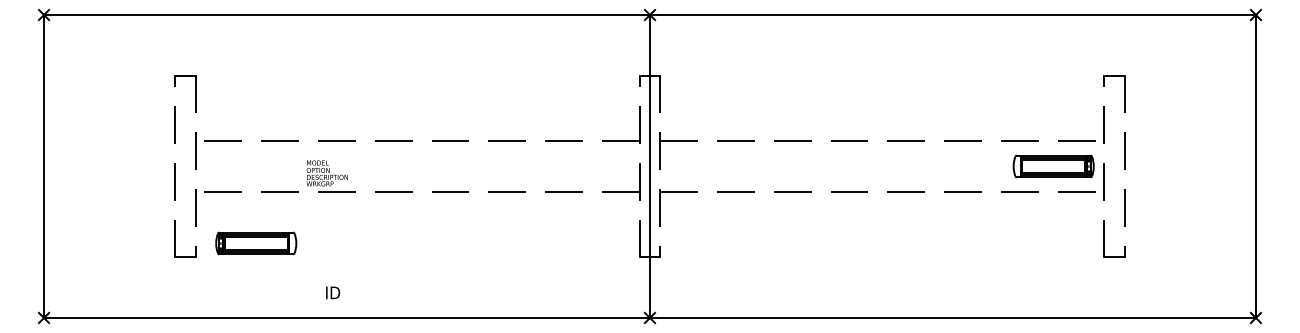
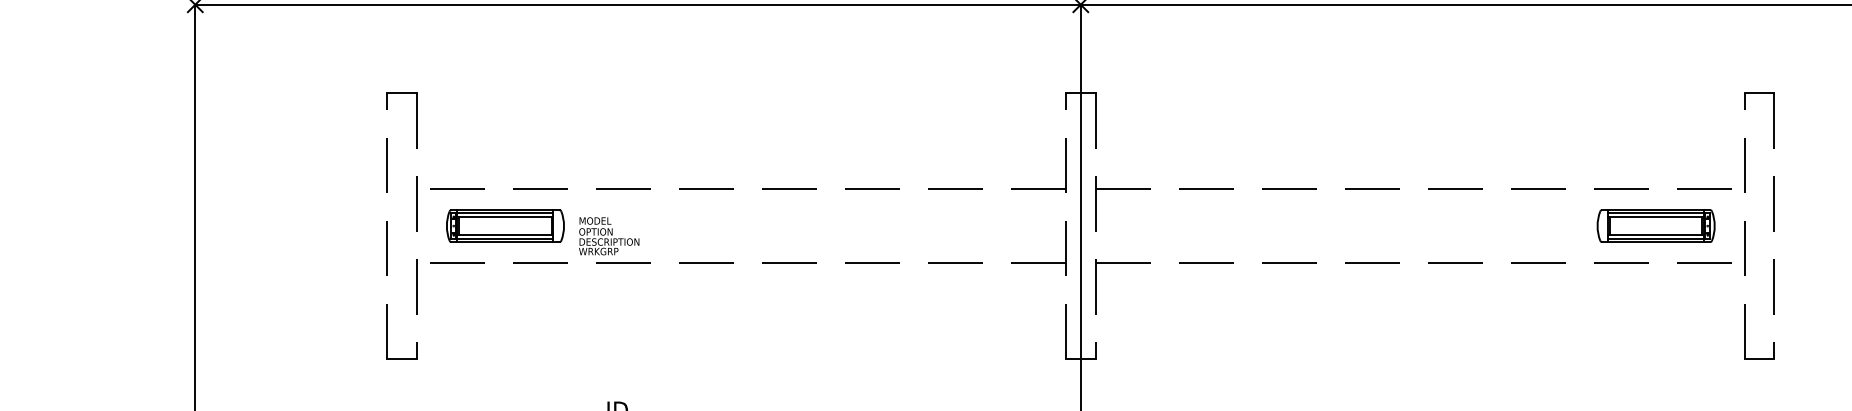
part: (1053, 166) -> (1655, 226), moved
part: (256, 243) -> (505, 226), moved

